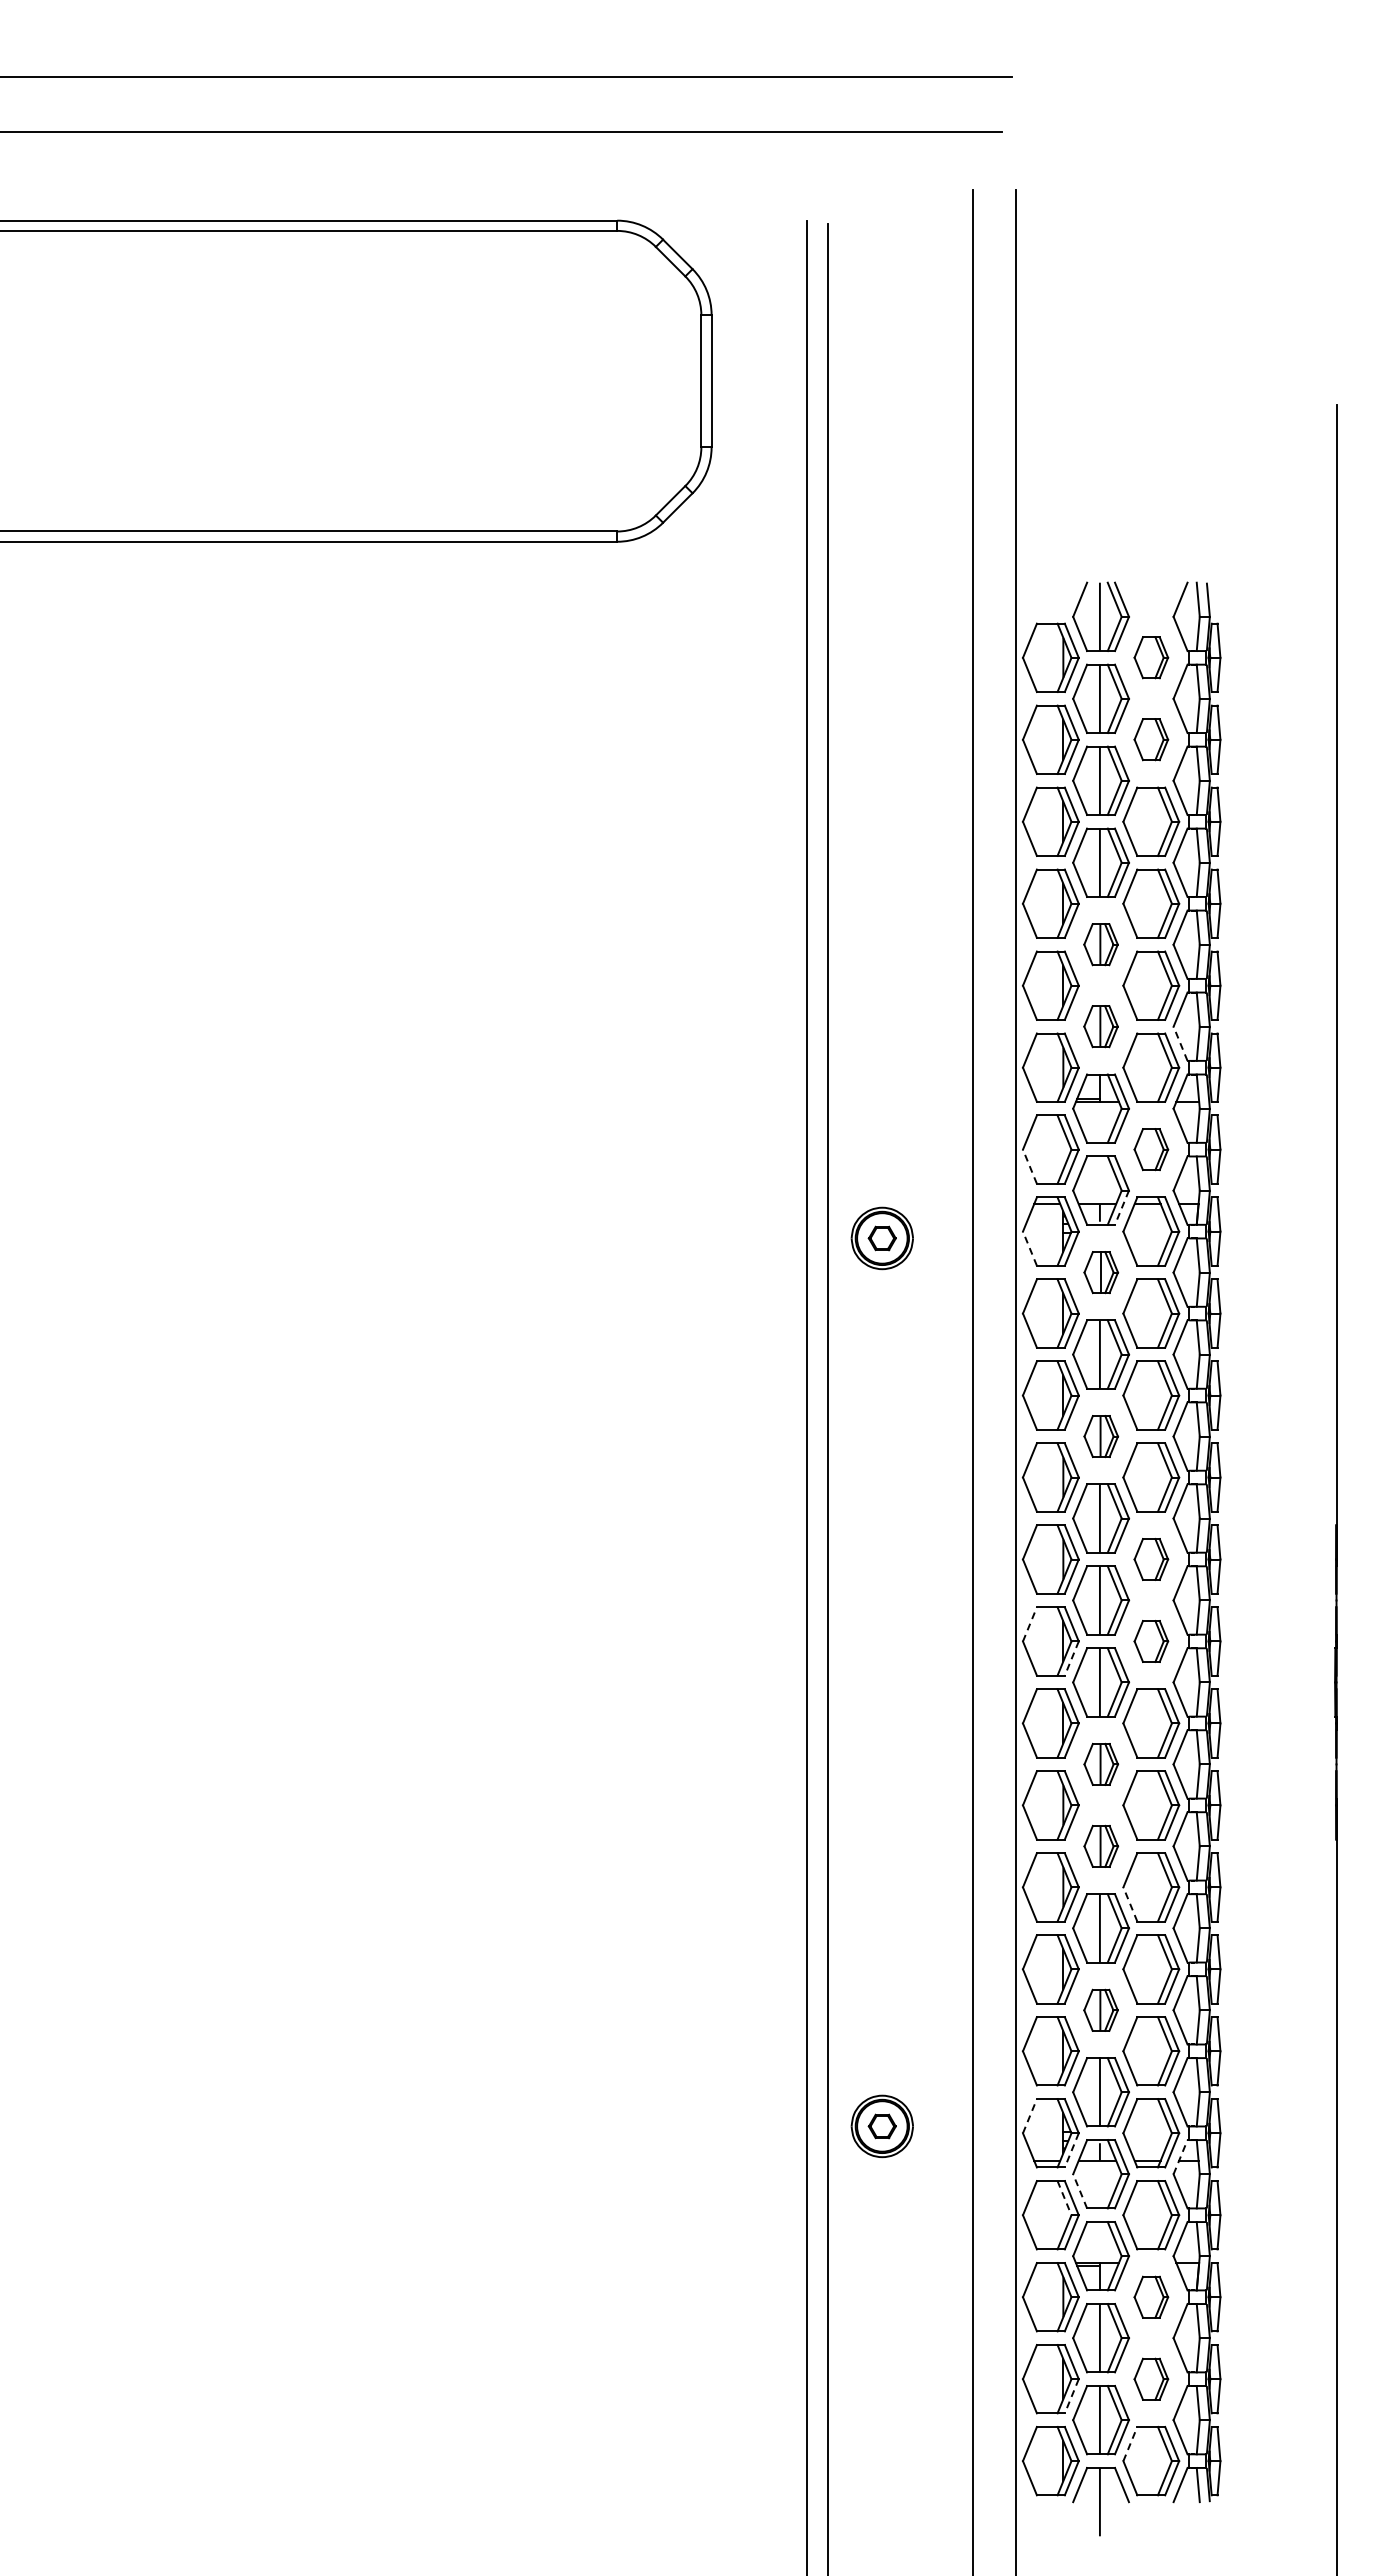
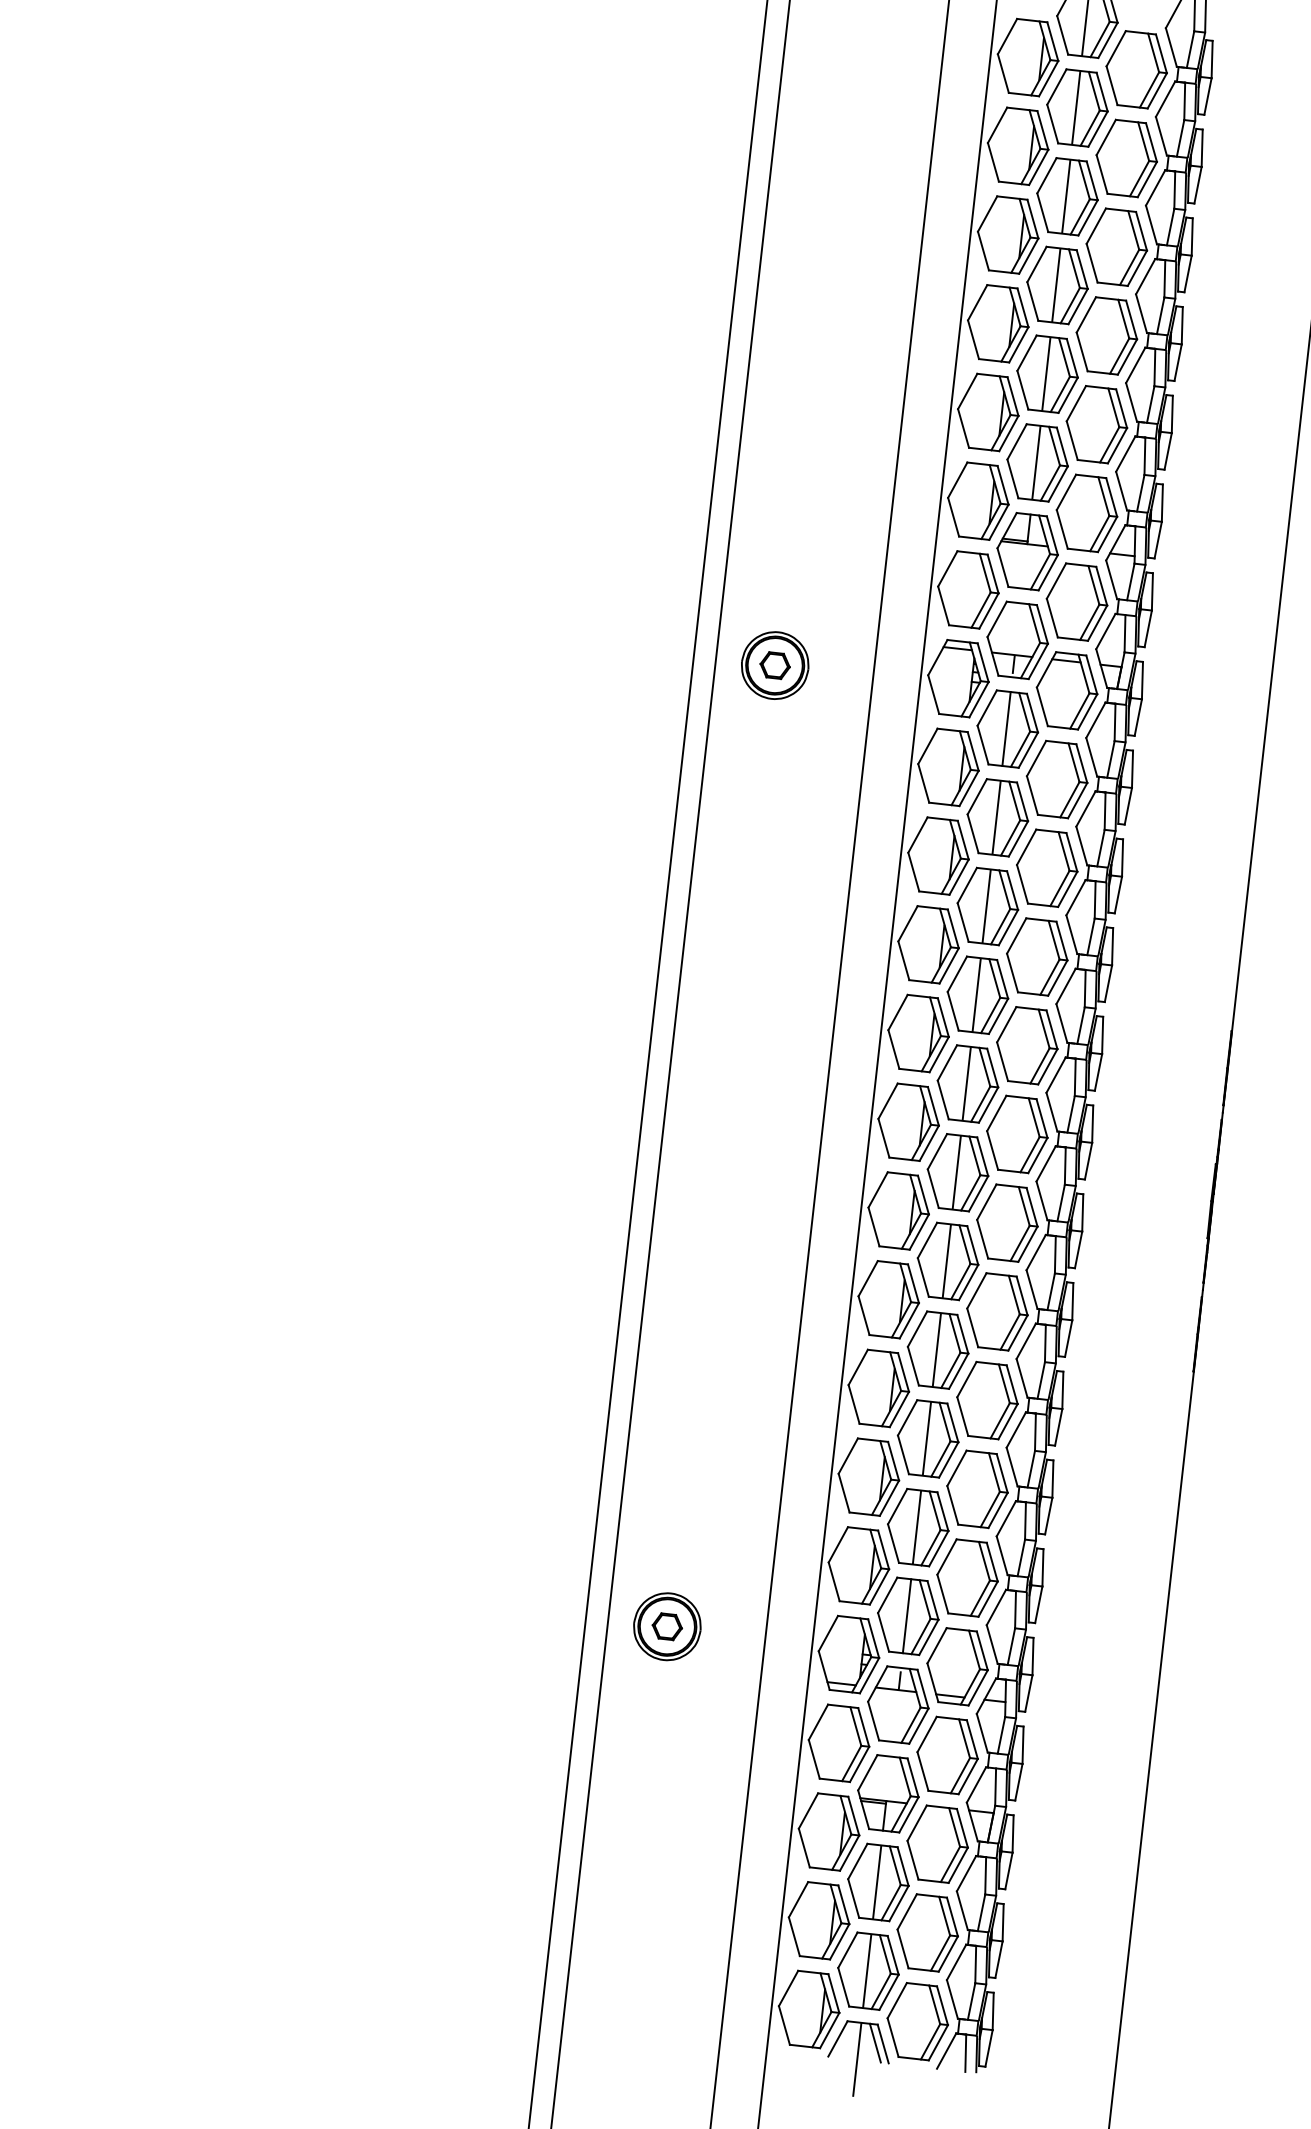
part: (1151, 657) -> (1137, 69), size x1.67
part: (1151, 739) -> (1127, 158), size x1.67
part: (1100, 944) -> (1046, 373), size x1.67
part: (1100, 1026) -> (1037, 462), size x1.67
line: (1180, 1043) -> (1121, 490), dashed -> solid
part: (1151, 1149) -> (1077, 601), size x1.67
line: (1029, 1166) -> (943, 605), dashed -> solid
line: (1121, 1208) -> (1037, 662), dashed -> solid
line: (1029, 1248) -> (933, 694), dashed -> solid
part: (1101, 1272) -> (1008, 729), size x1.67
part: (1101, 1436) -> (988, 906), size x1.67
part: (1151, 1559) -> (1027, 1045), size x1.67
line: (1030, 1623) -> (888, 1100), dashed -> solid
part: (1151, 1641) -> (1017, 1134), size x1.67
line: (1071, 1659) -> (928, 1144), dashed -> solid
part: (1101, 1764) -> (948, 1261), size x1.67
part: (1101, 1846) -> (938, 1350), size x1.67
line: (1130, 1903) -> (963, 1415), dashed -> solid
part: (1100, 2010) -> (917, 1527), size x1.67
line: (1030, 2115) -> (829, 1632), dashed -> solid
line: (1071, 2150) -> (869, 1675), dashed -> solid
line: (1180, 2156) -> (986, 1695), dashed -> solid
line: (1079, 2190) -> (872, 1720), dashed -> solid
line: (1064, 2198) -> (855, 1726), dashed -> solid
part: (1151, 2297) -> (937, 1844), size x1.67
part: (1151, 2379) -> (927, 1933), size x1.67
line: (1071, 2396) -> (839, 1942), dashed -> solid
line: (1130, 2443) -> (897, 2000), dashed -> solid
line: (1114, 2484) -> (875, 2042), added

